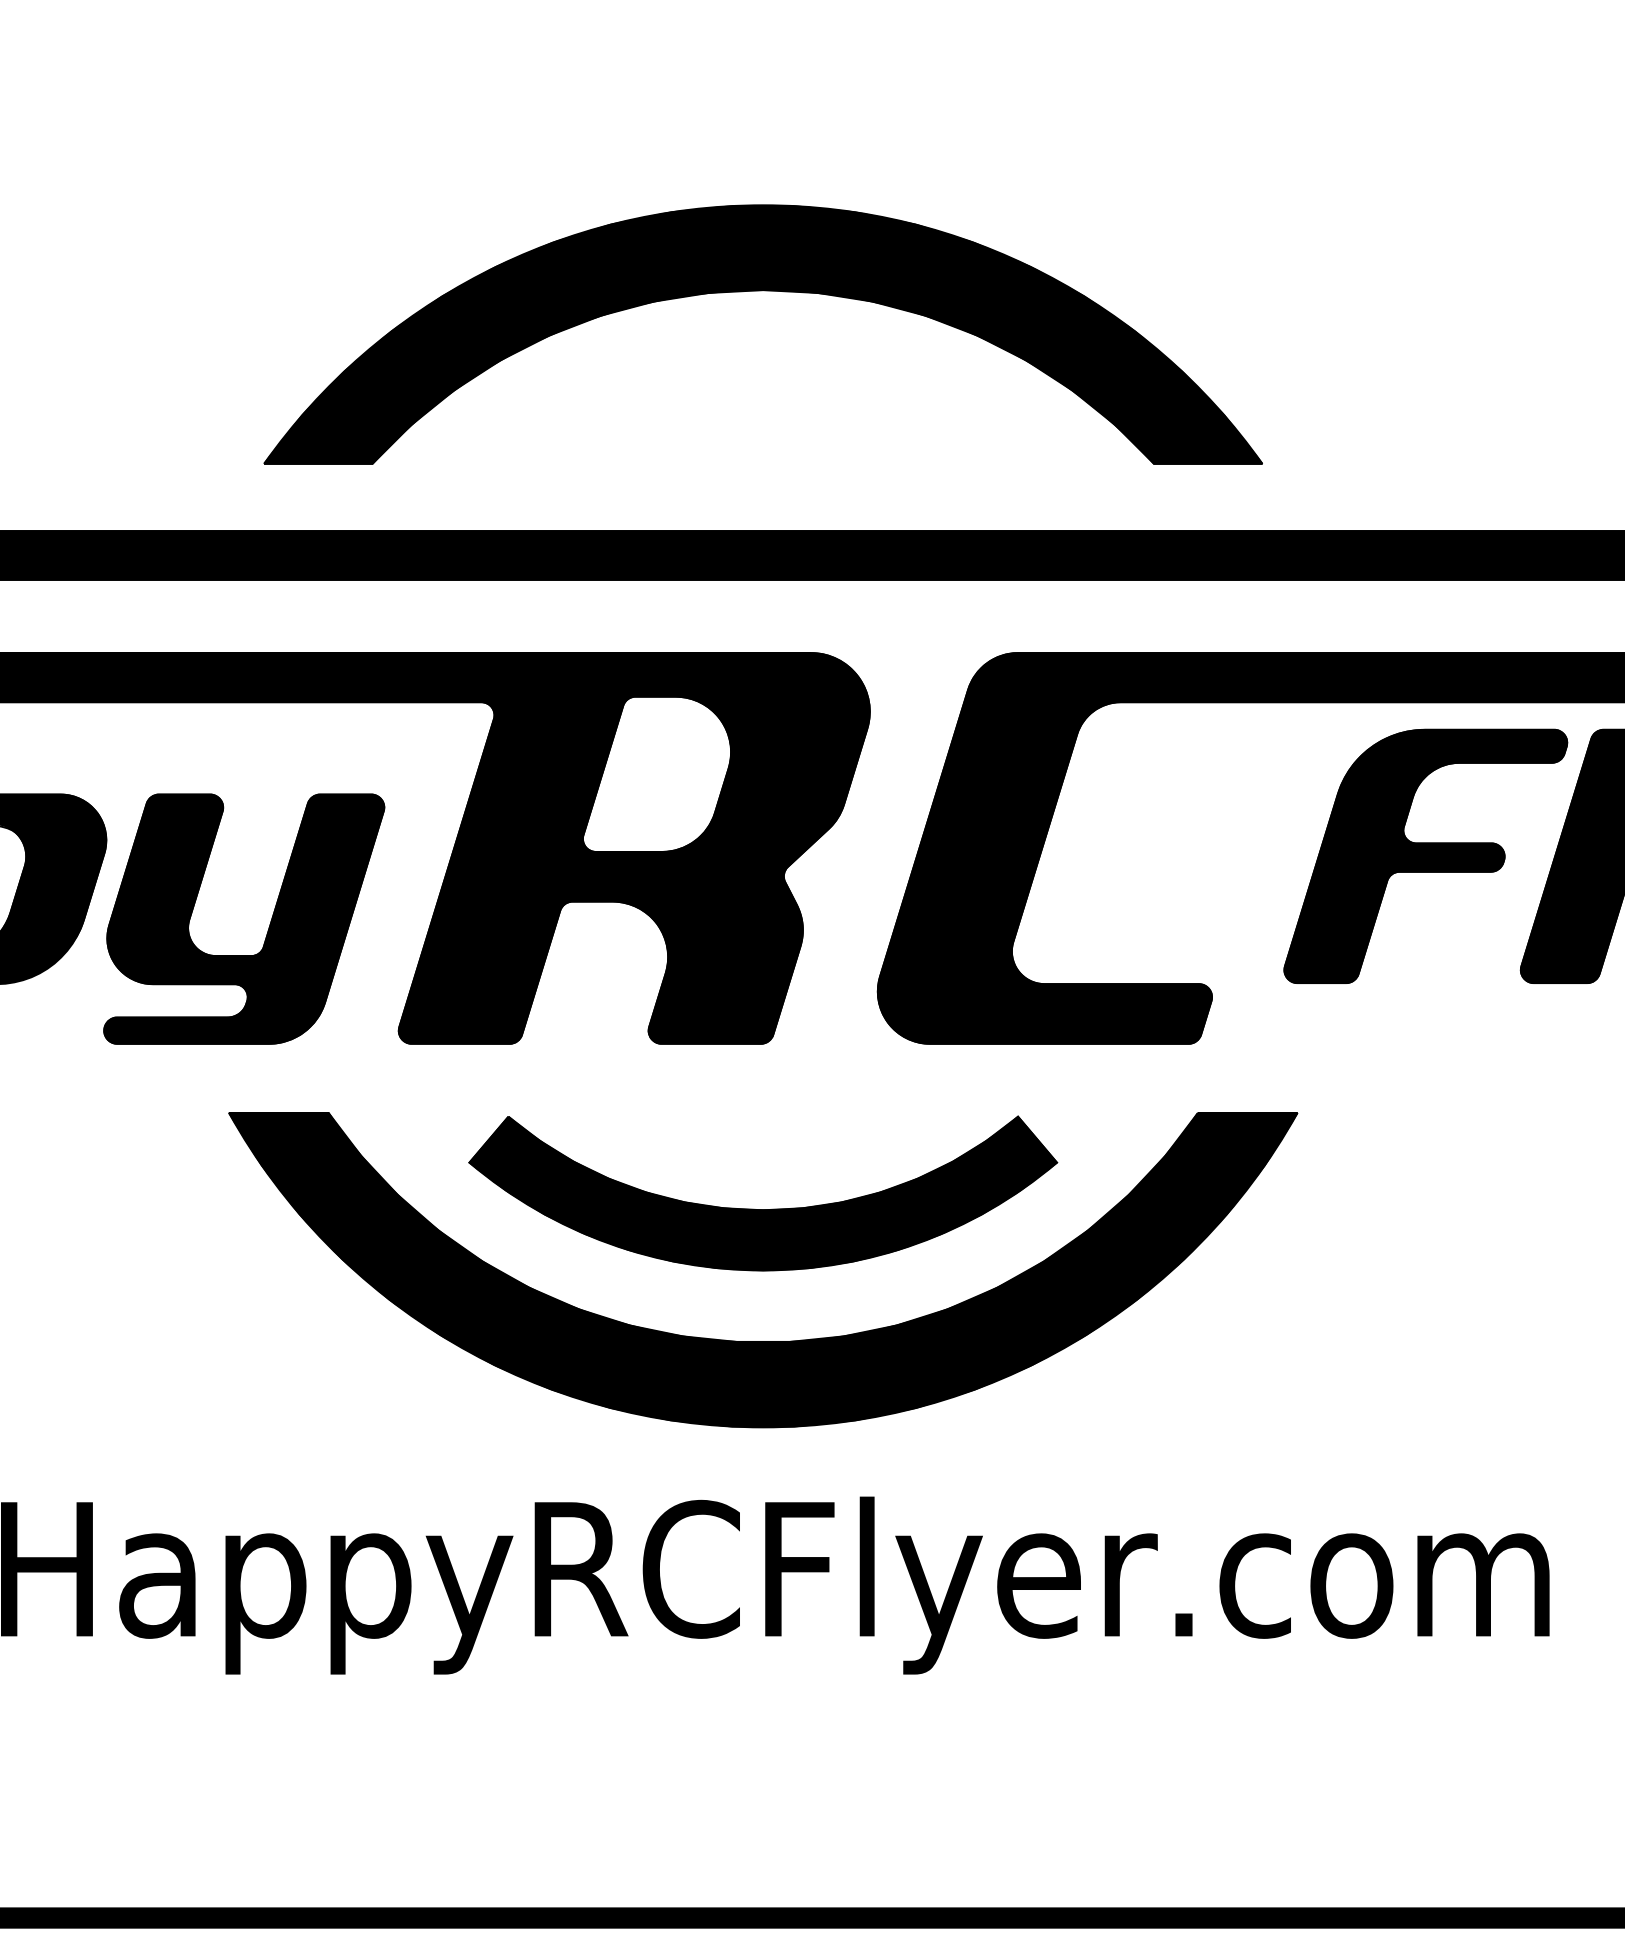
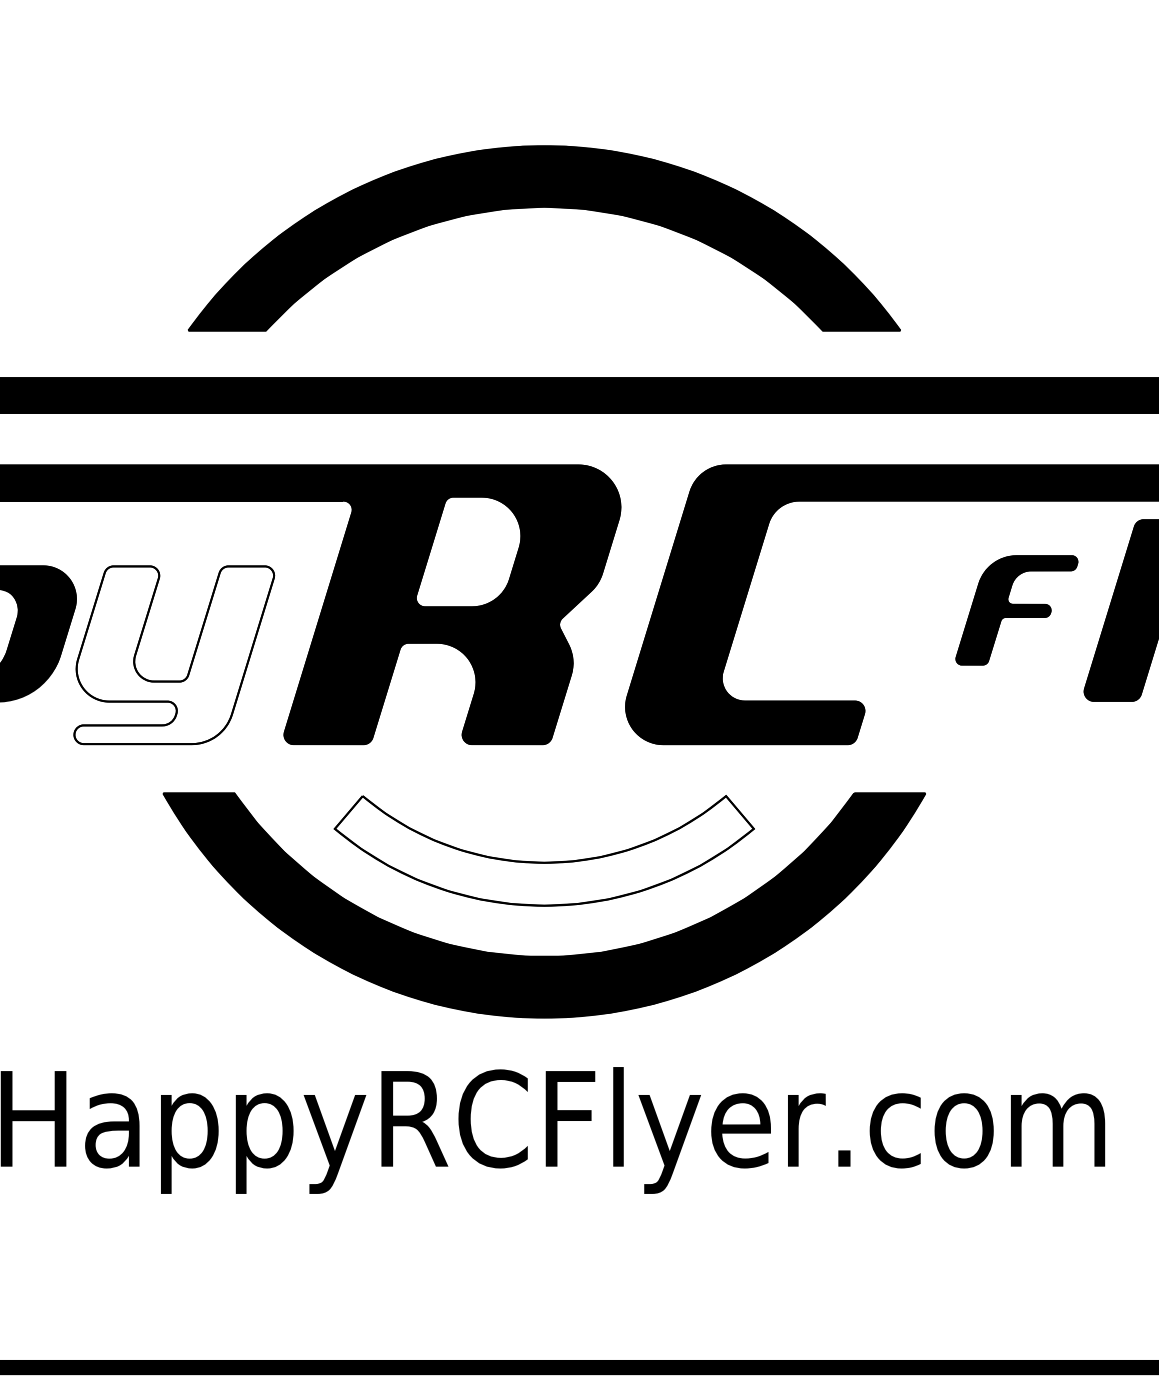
part: (1425, 855) -> (1016, 609), size x0.6
fill: (244, 918) -> (174, 654), removed
fill: (762, 1193) -> (543, 850), removed

